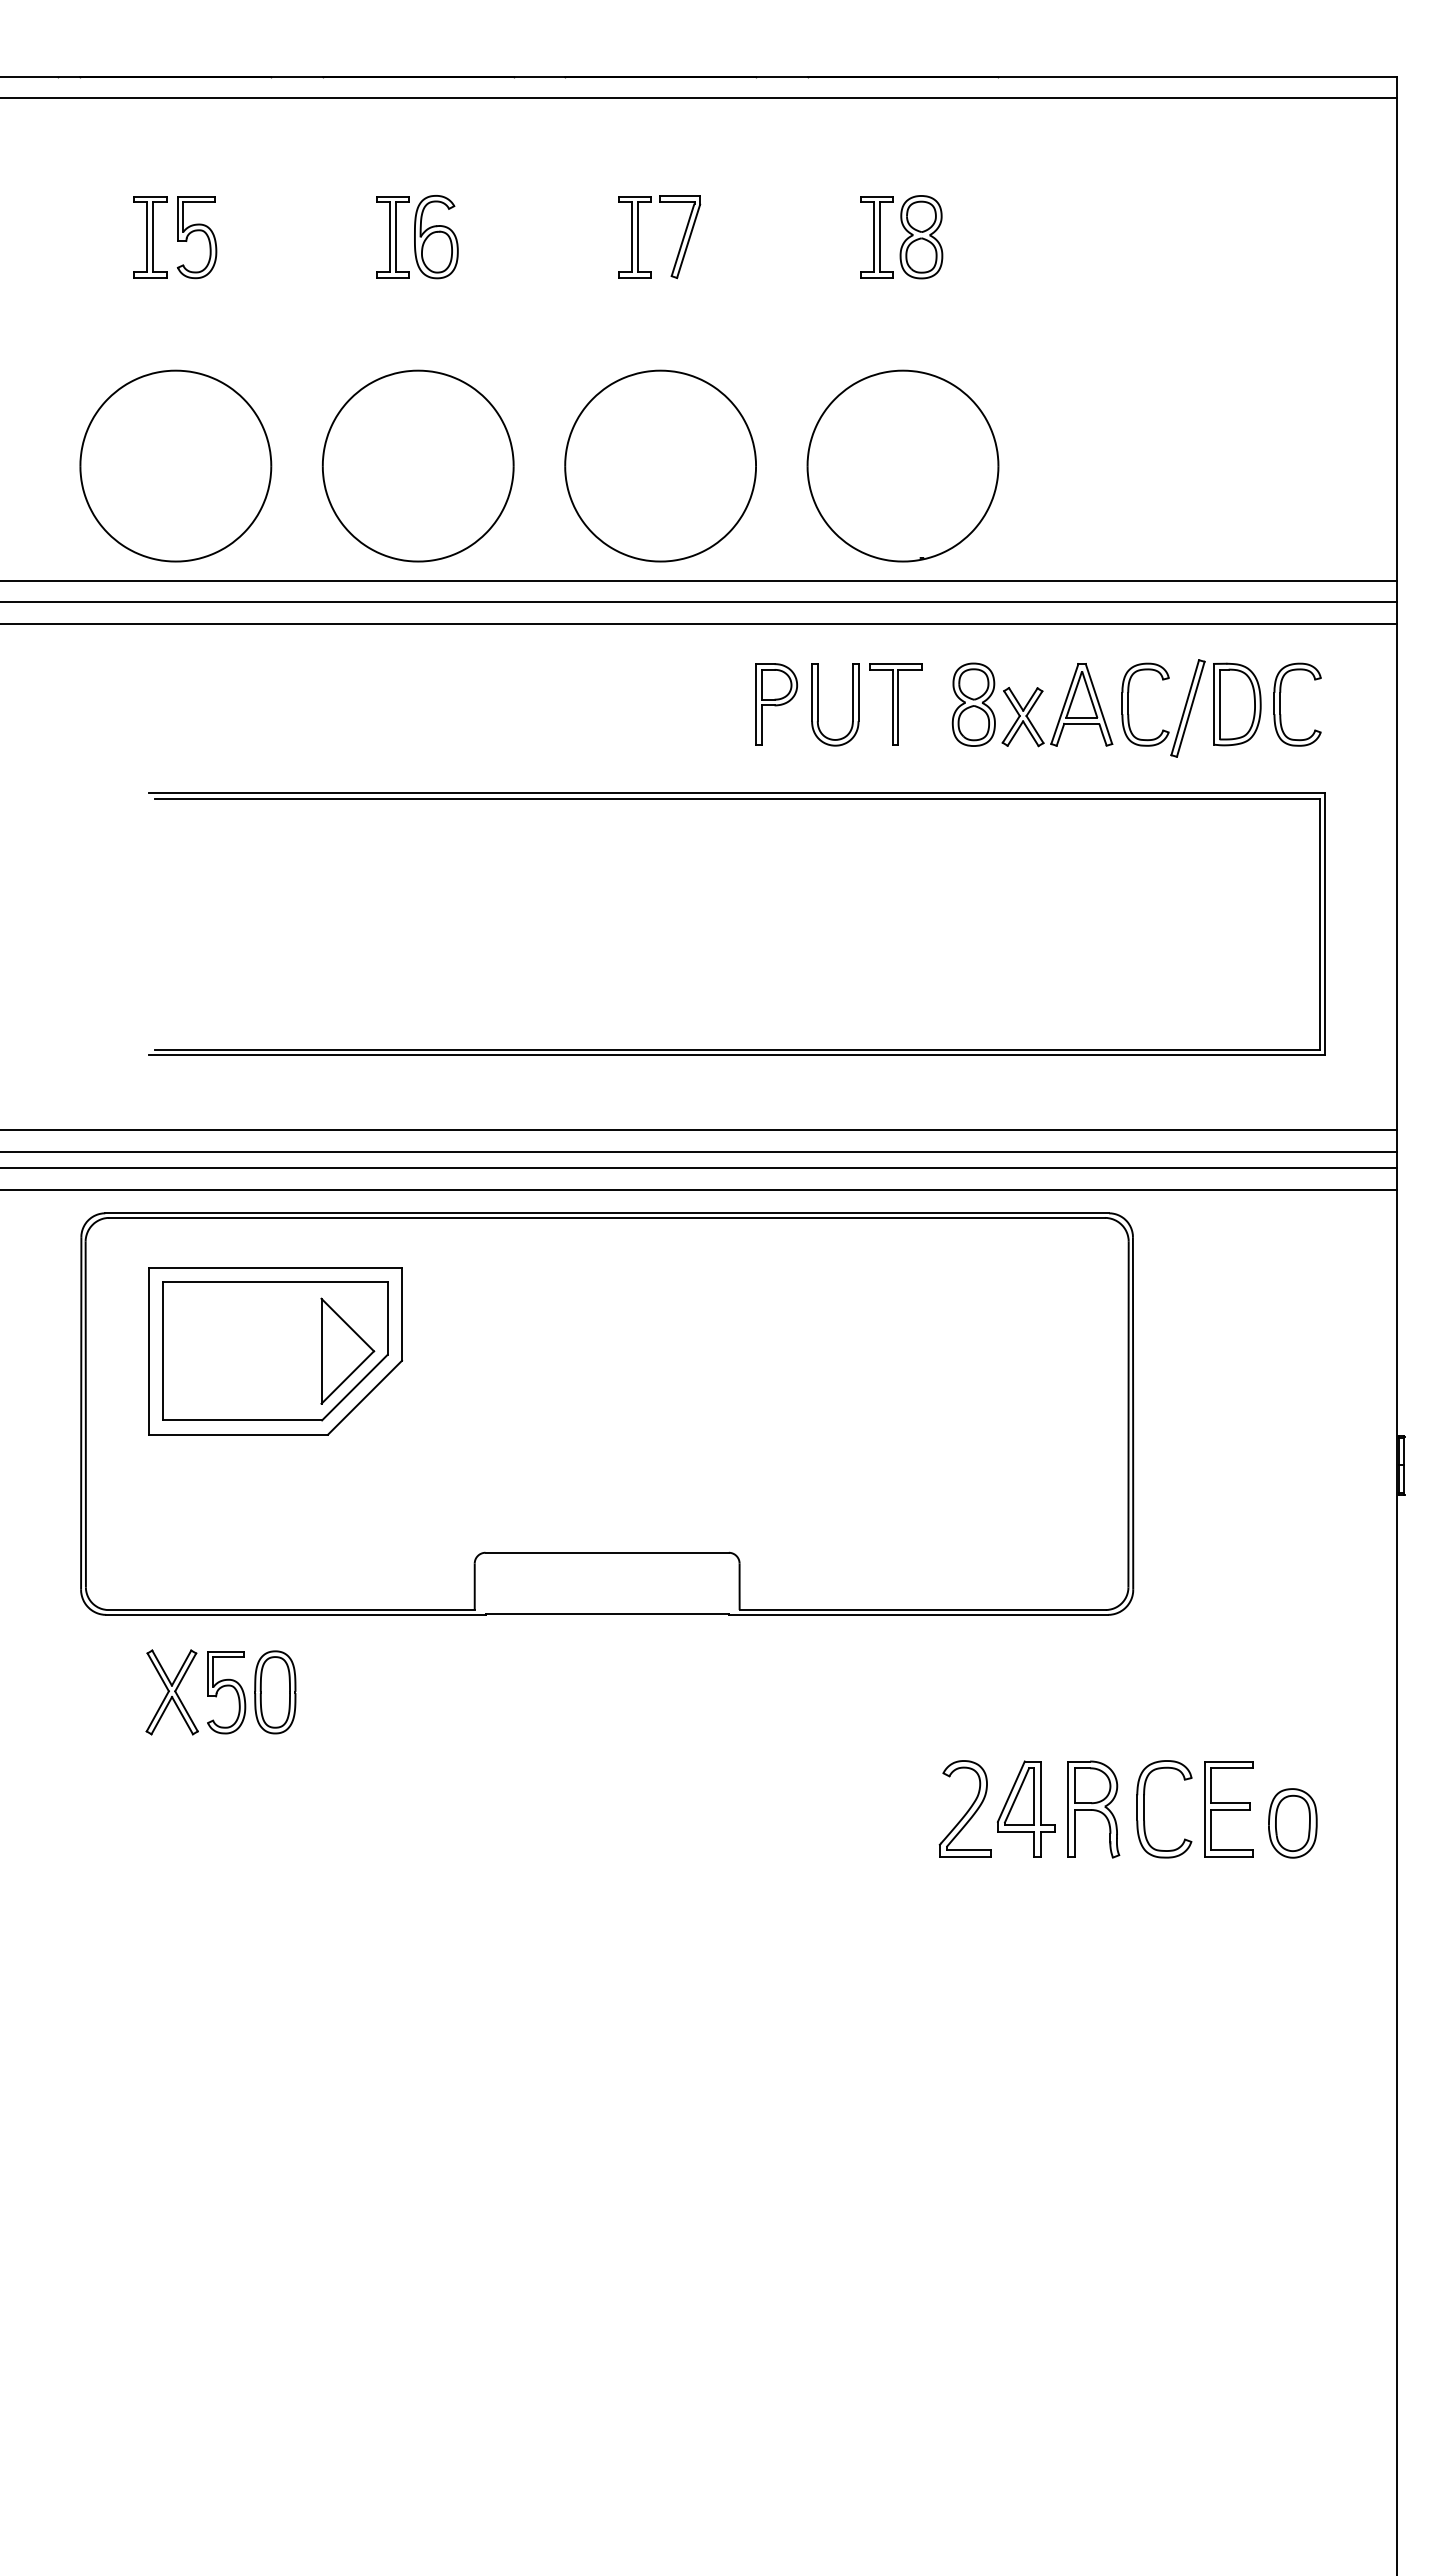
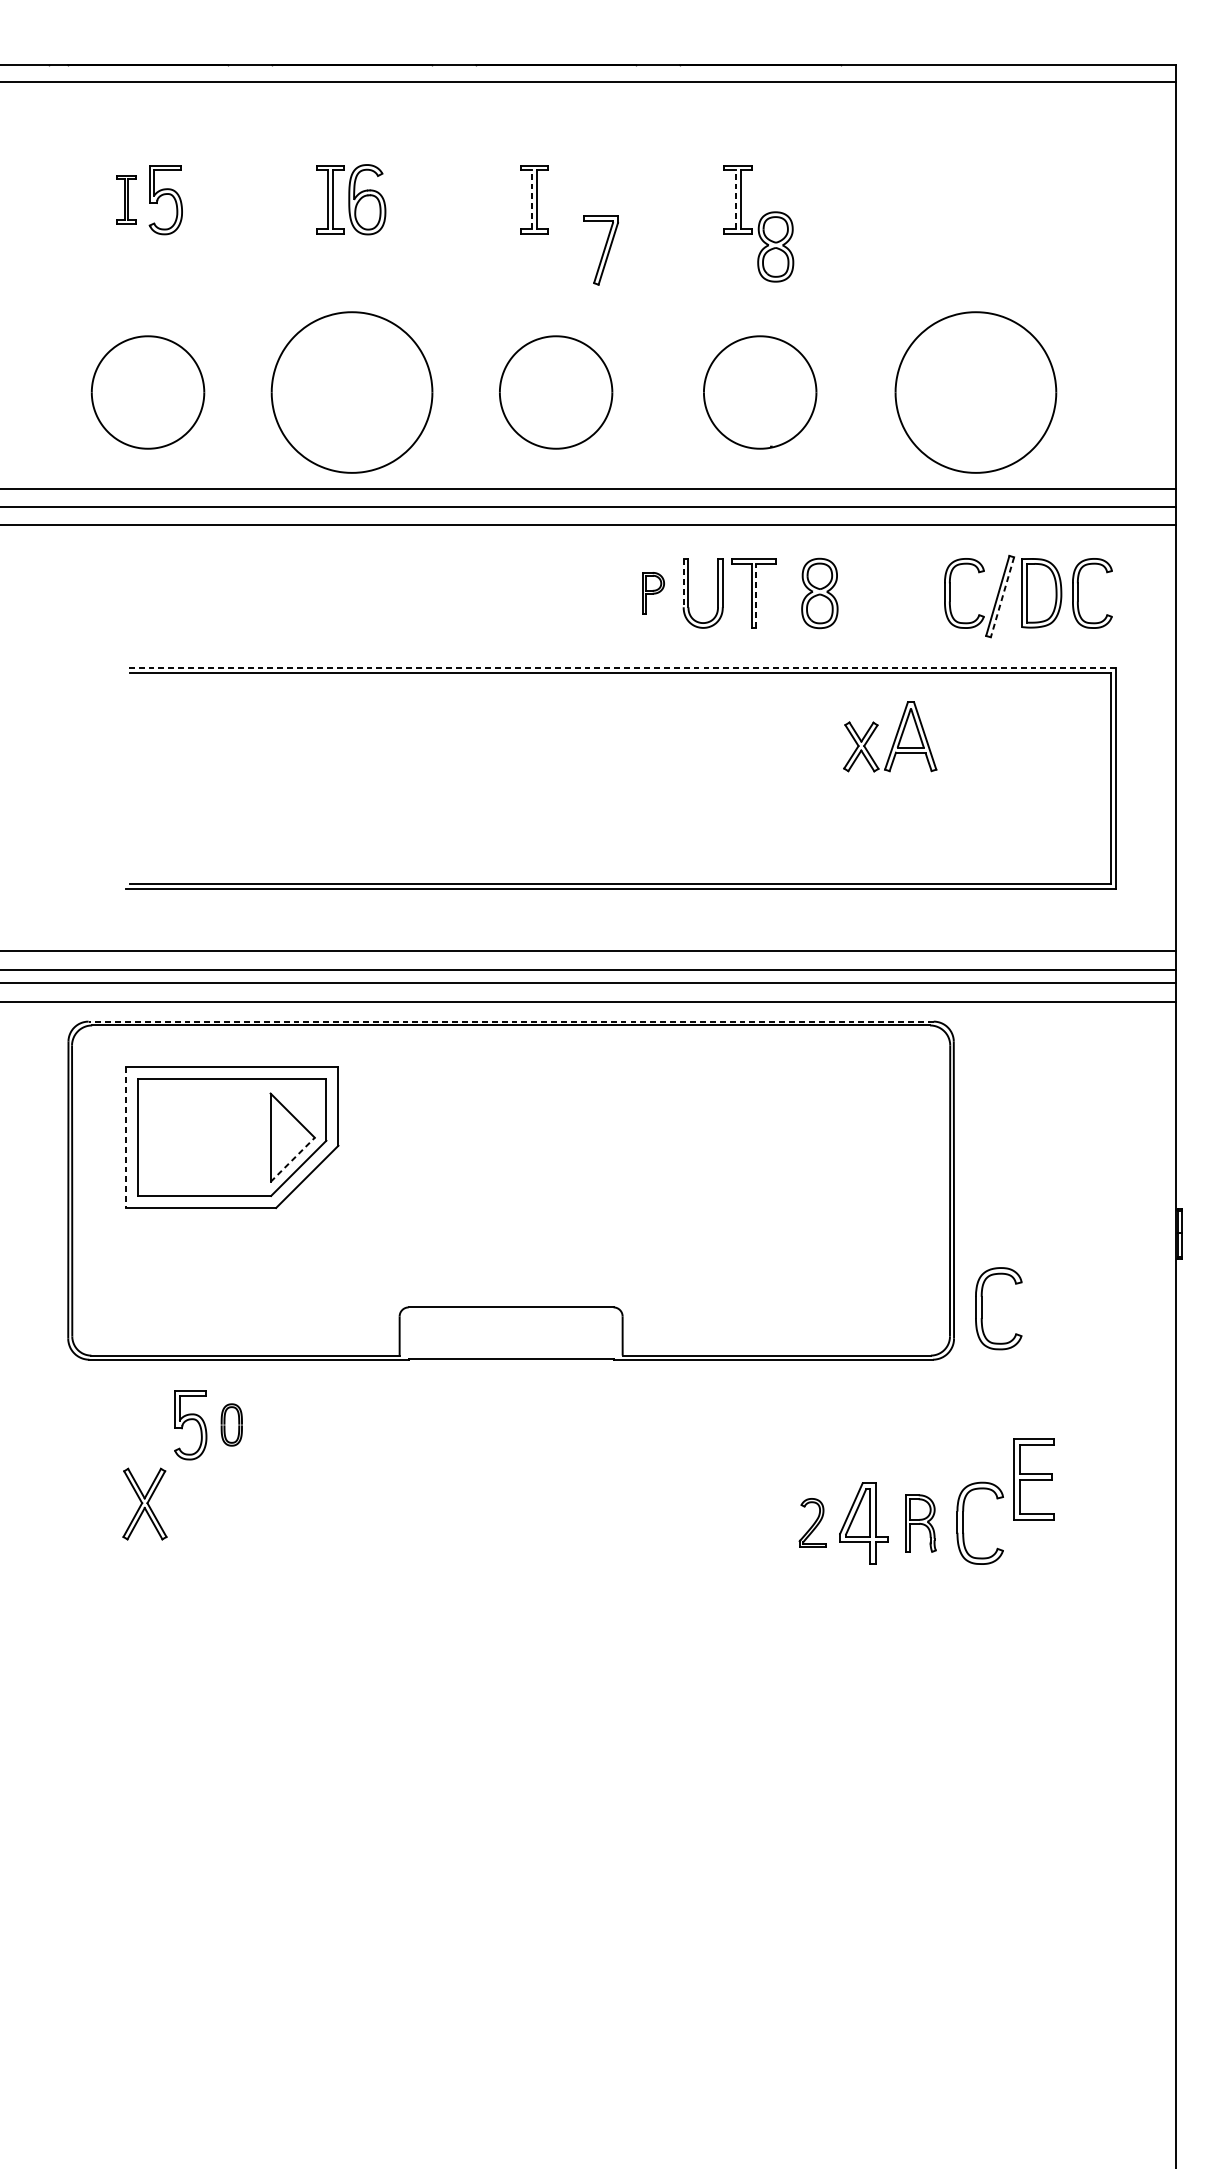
part: (150, 237) -> (126, 200), size x0.7
line: (632, 237) -> (532, 200), solid -> dashed
part: (680, 237) -> (601, 250), moved
line: (873, 237) -> (735, 200), solid -> dashed
part: (921, 237) -> (775, 247), moved
part: (175, 465) -> (147, 392), size x0.7
part: (660, 465) -> (556, 392), size x0.7
part: (902, 465) -> (759, 392), size x0.7
part: (1158, 465) -> (975, 392), added
line: (812, 692) -> (684, 583), solid -> dashed
part: (776, 704) -> (653, 593), size x0.6
part: (1057, 705) -> (890, 737), moved
line: (898, 707) -> (756, 595), solid -> dashed
line: (1190, 709) -> (1002, 597), solid -> dashed
line: (736, 792) -> (620, 667), solid -> dashed
line: (607, 1213) -> (511, 1021), solid -> dashed
line: (149, 1351) -> (125, 1137), solid -> dashed
line: (348, 1377) -> (293, 1159), solid -> dashed
part: (1166, 1554) -> (982, 1308), added
part: (171, 1692) -> (144, 1504), moved
part: (275, 1692) -> (231, 1425), size x0.6
part: (964, 1808) -> (811, 1522), size x0.6
part: (1093, 1809) -> (920, 1523), size x0.7
part: (1228, 1809) -> (1034, 1479), moved
part: (1292, 1823) -> (1088, 1535), removed

